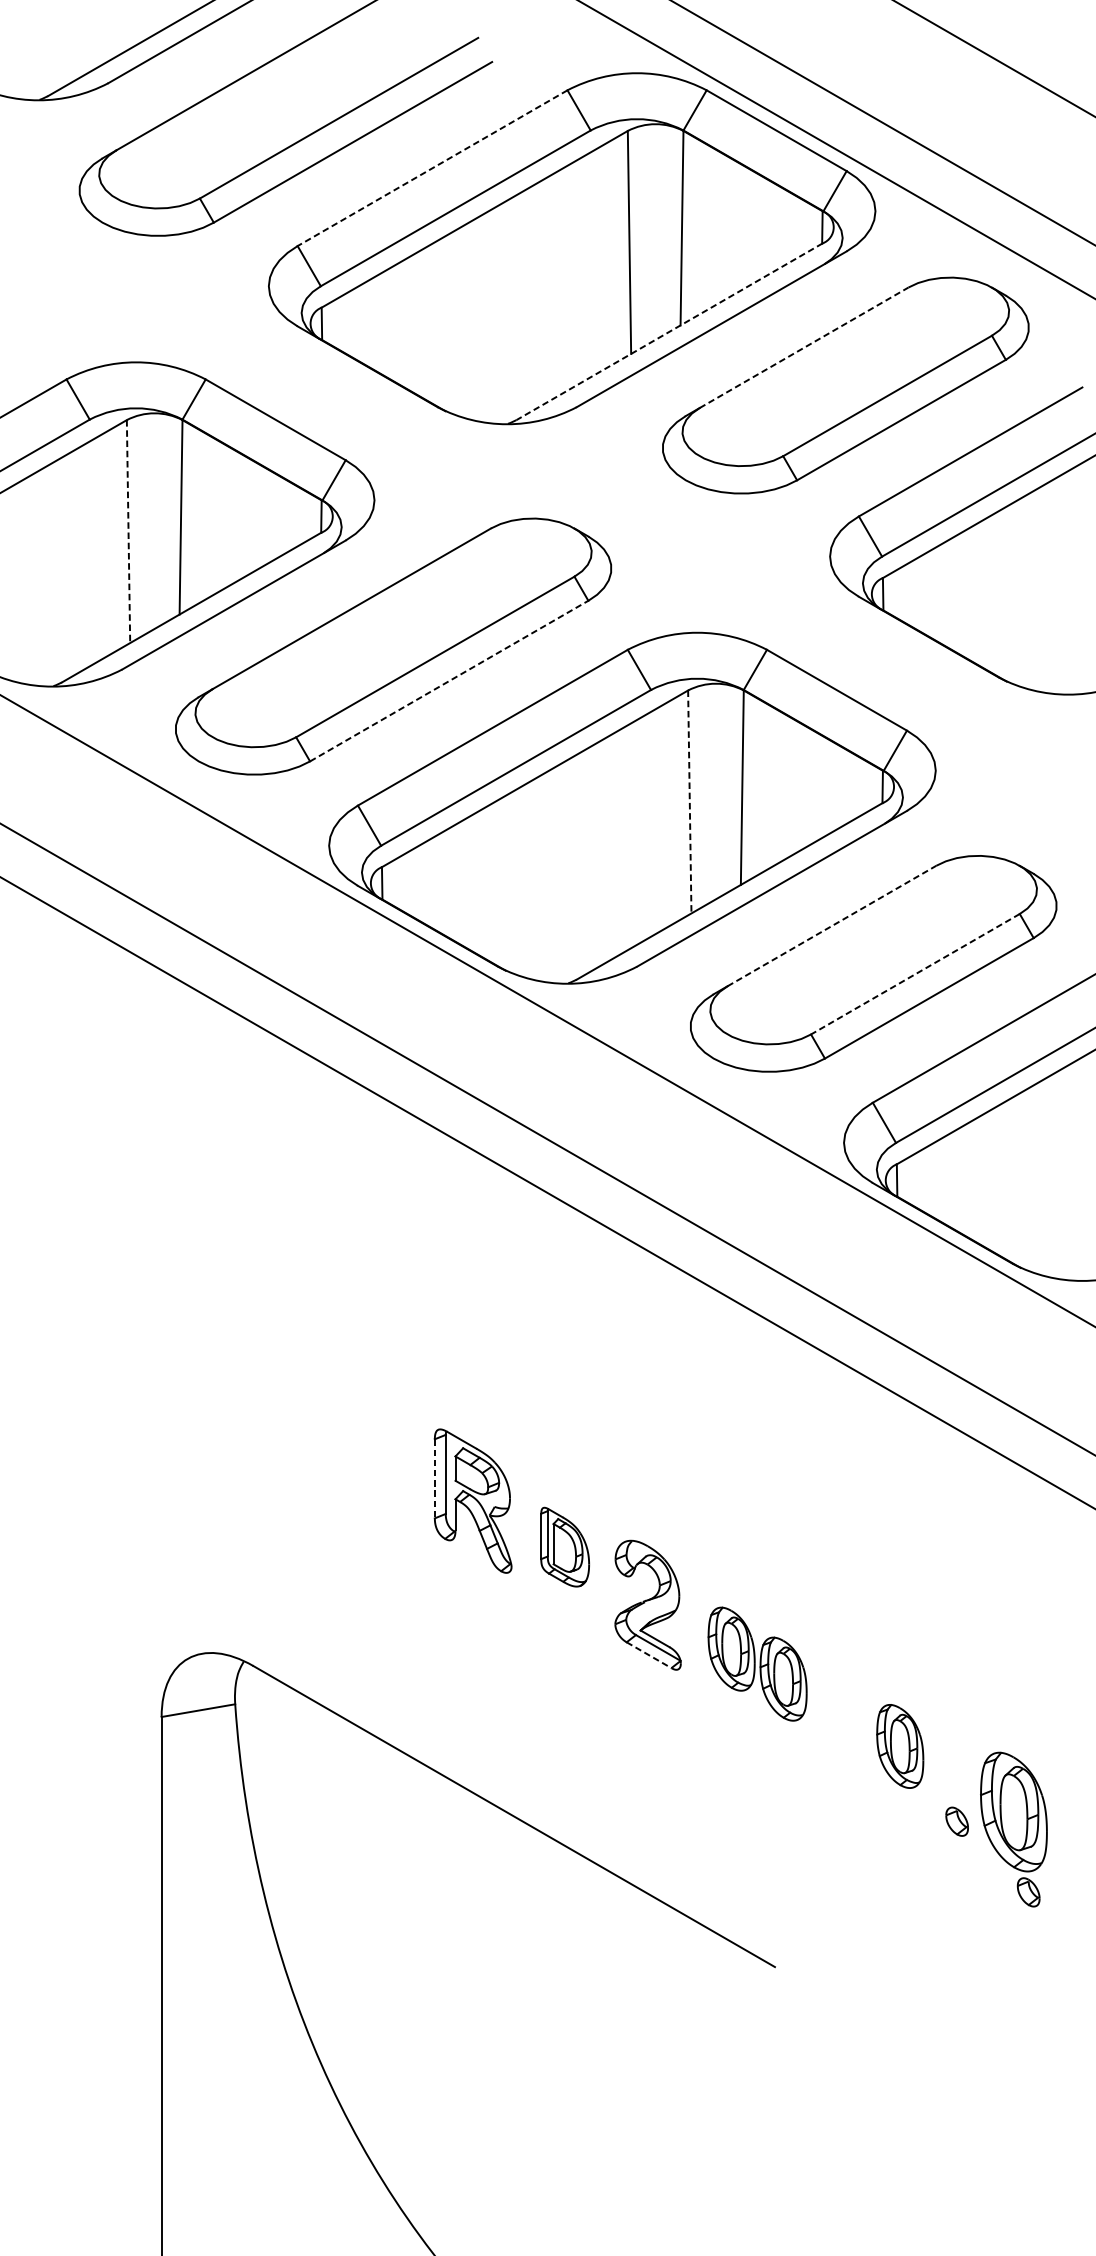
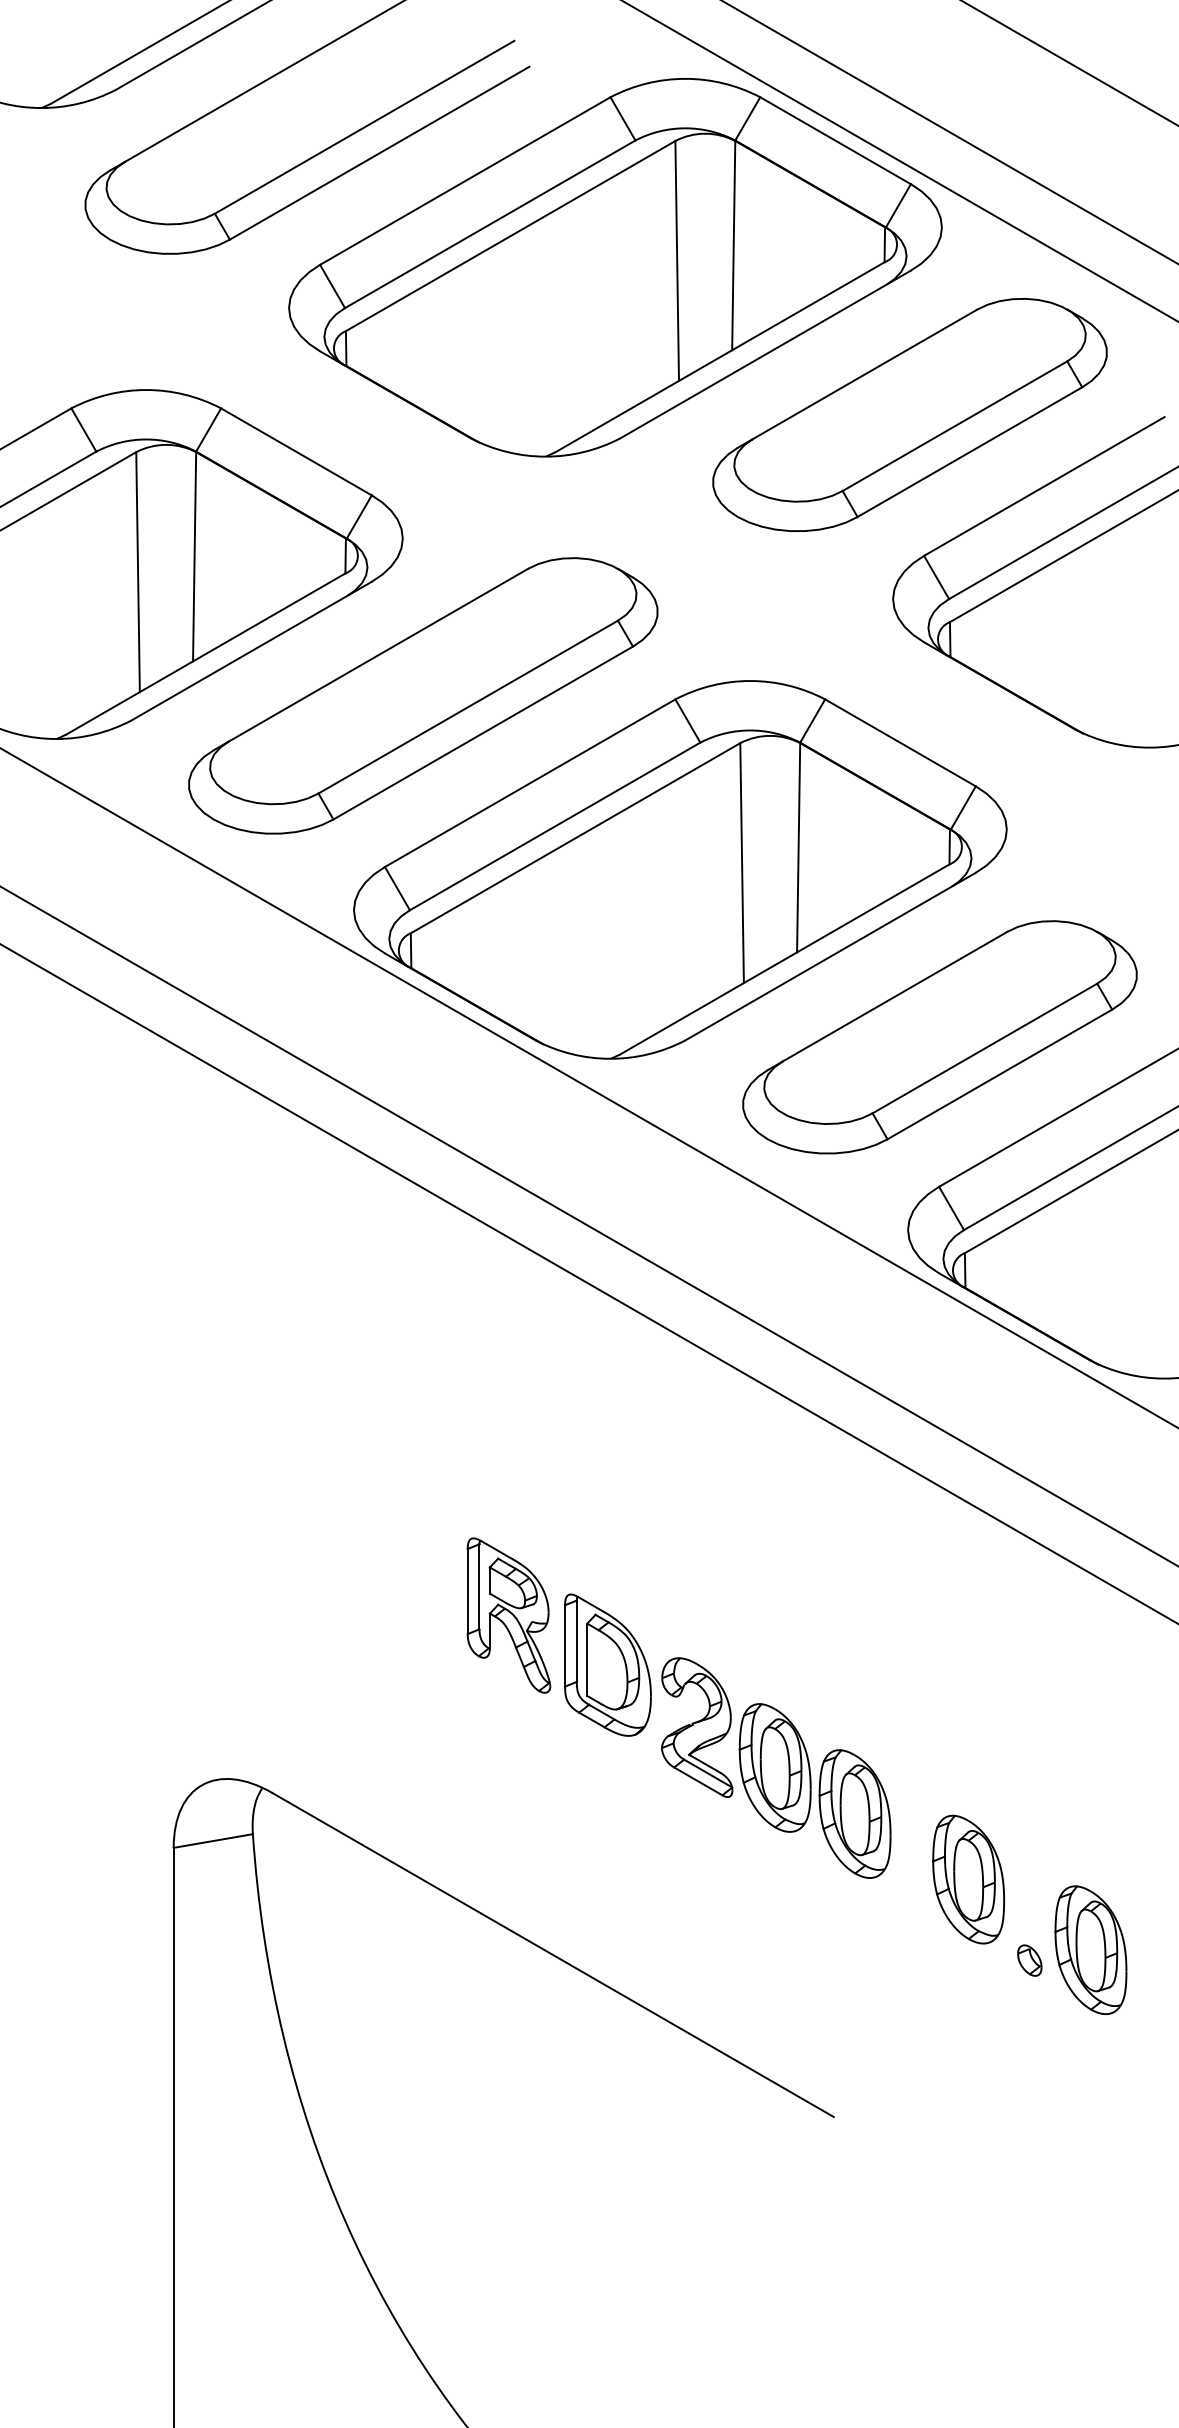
line: (432, 168) -> (465, 181), dashed -> solid
line: (668, 332) -> (719, 357), dashed -> solid
line: (804, 347) -> (865, 374), dashed -> solid
line: (128, 531) -> (138, 572), dashed -> solid
line: (449, 681) -> (483, 733), dashed -> solid
line: (690, 802) -> (742, 863), dashed -> solid
line: (832, 925) -> (895, 996), dashed -> solid
line: (915, 974) -> (984, 1048), dashed -> solid
line: (434, 1478) -> (467, 1591), dashed -> solid
part: (564, 1546) -> (607, 1664), size x1.67
line: (649, 1655) -> (698, 1781), dashed -> solid
part: (757, 1663) -> (814, 1790), size x1.43
part: (900, 1746) -> (968, 1879), size x1.43
part: (1028, 1892) -> (1106, 2036), removed

